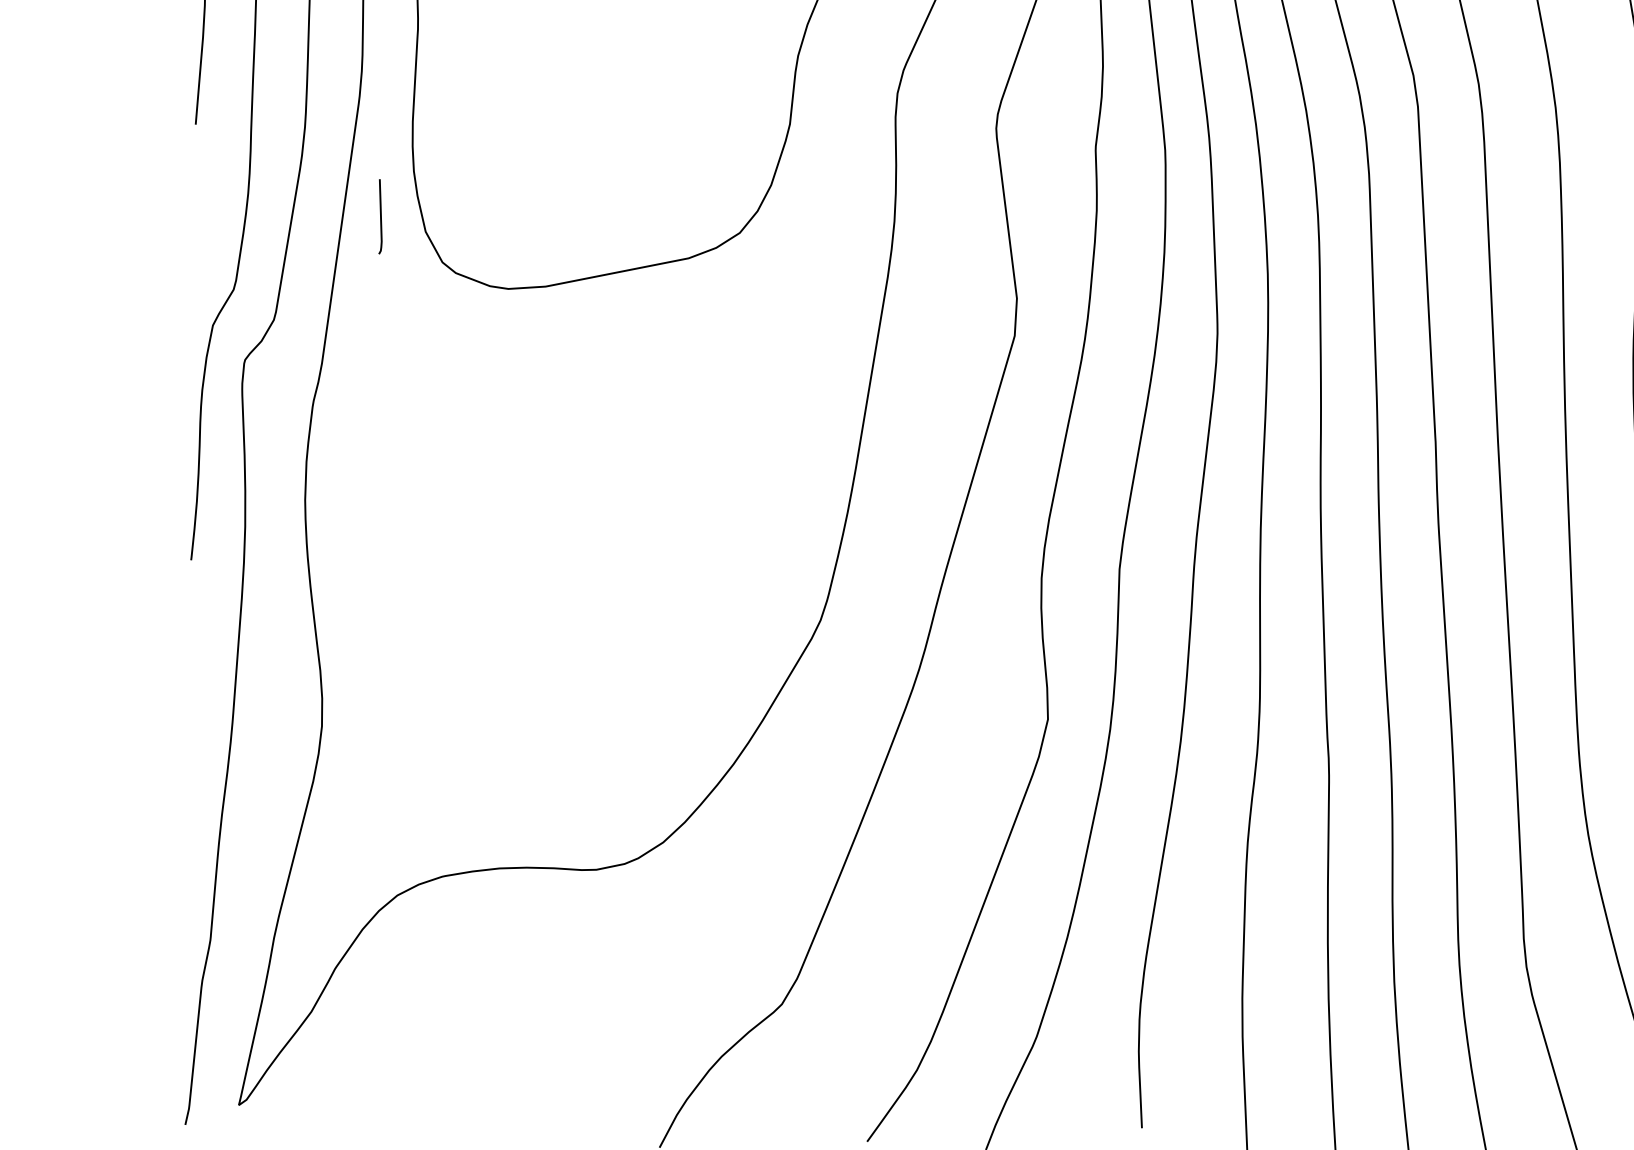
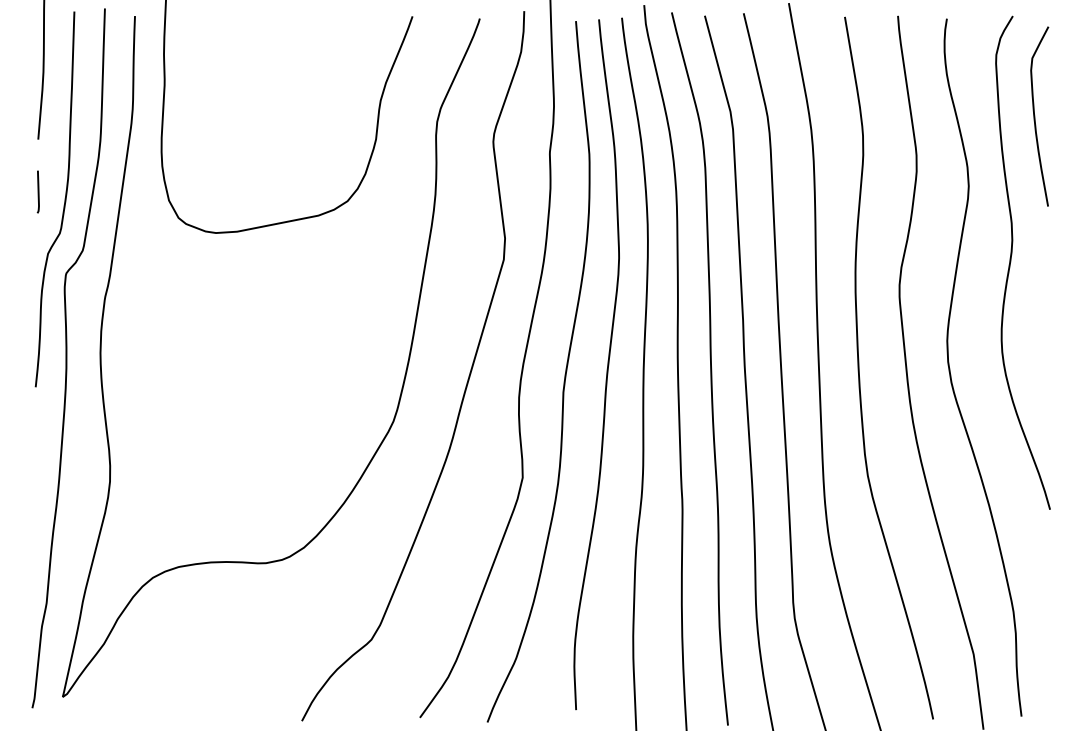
curve: (379, 215) -> (37, 191), moved

